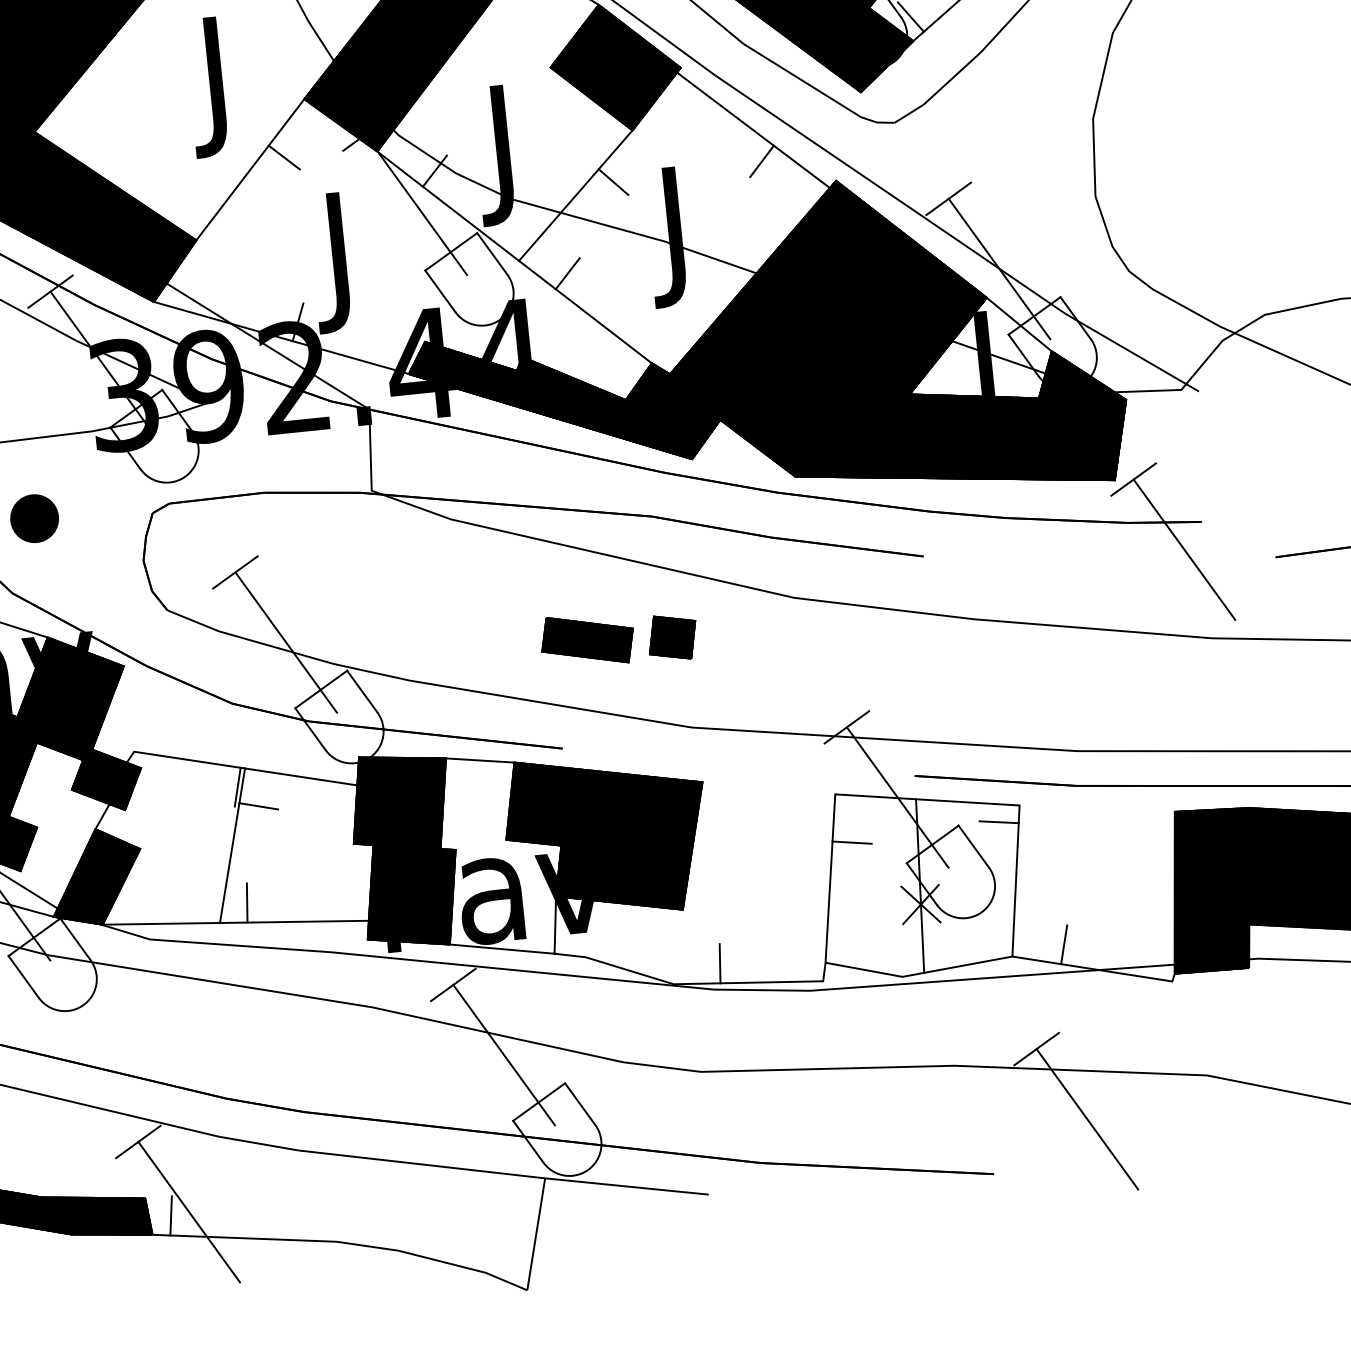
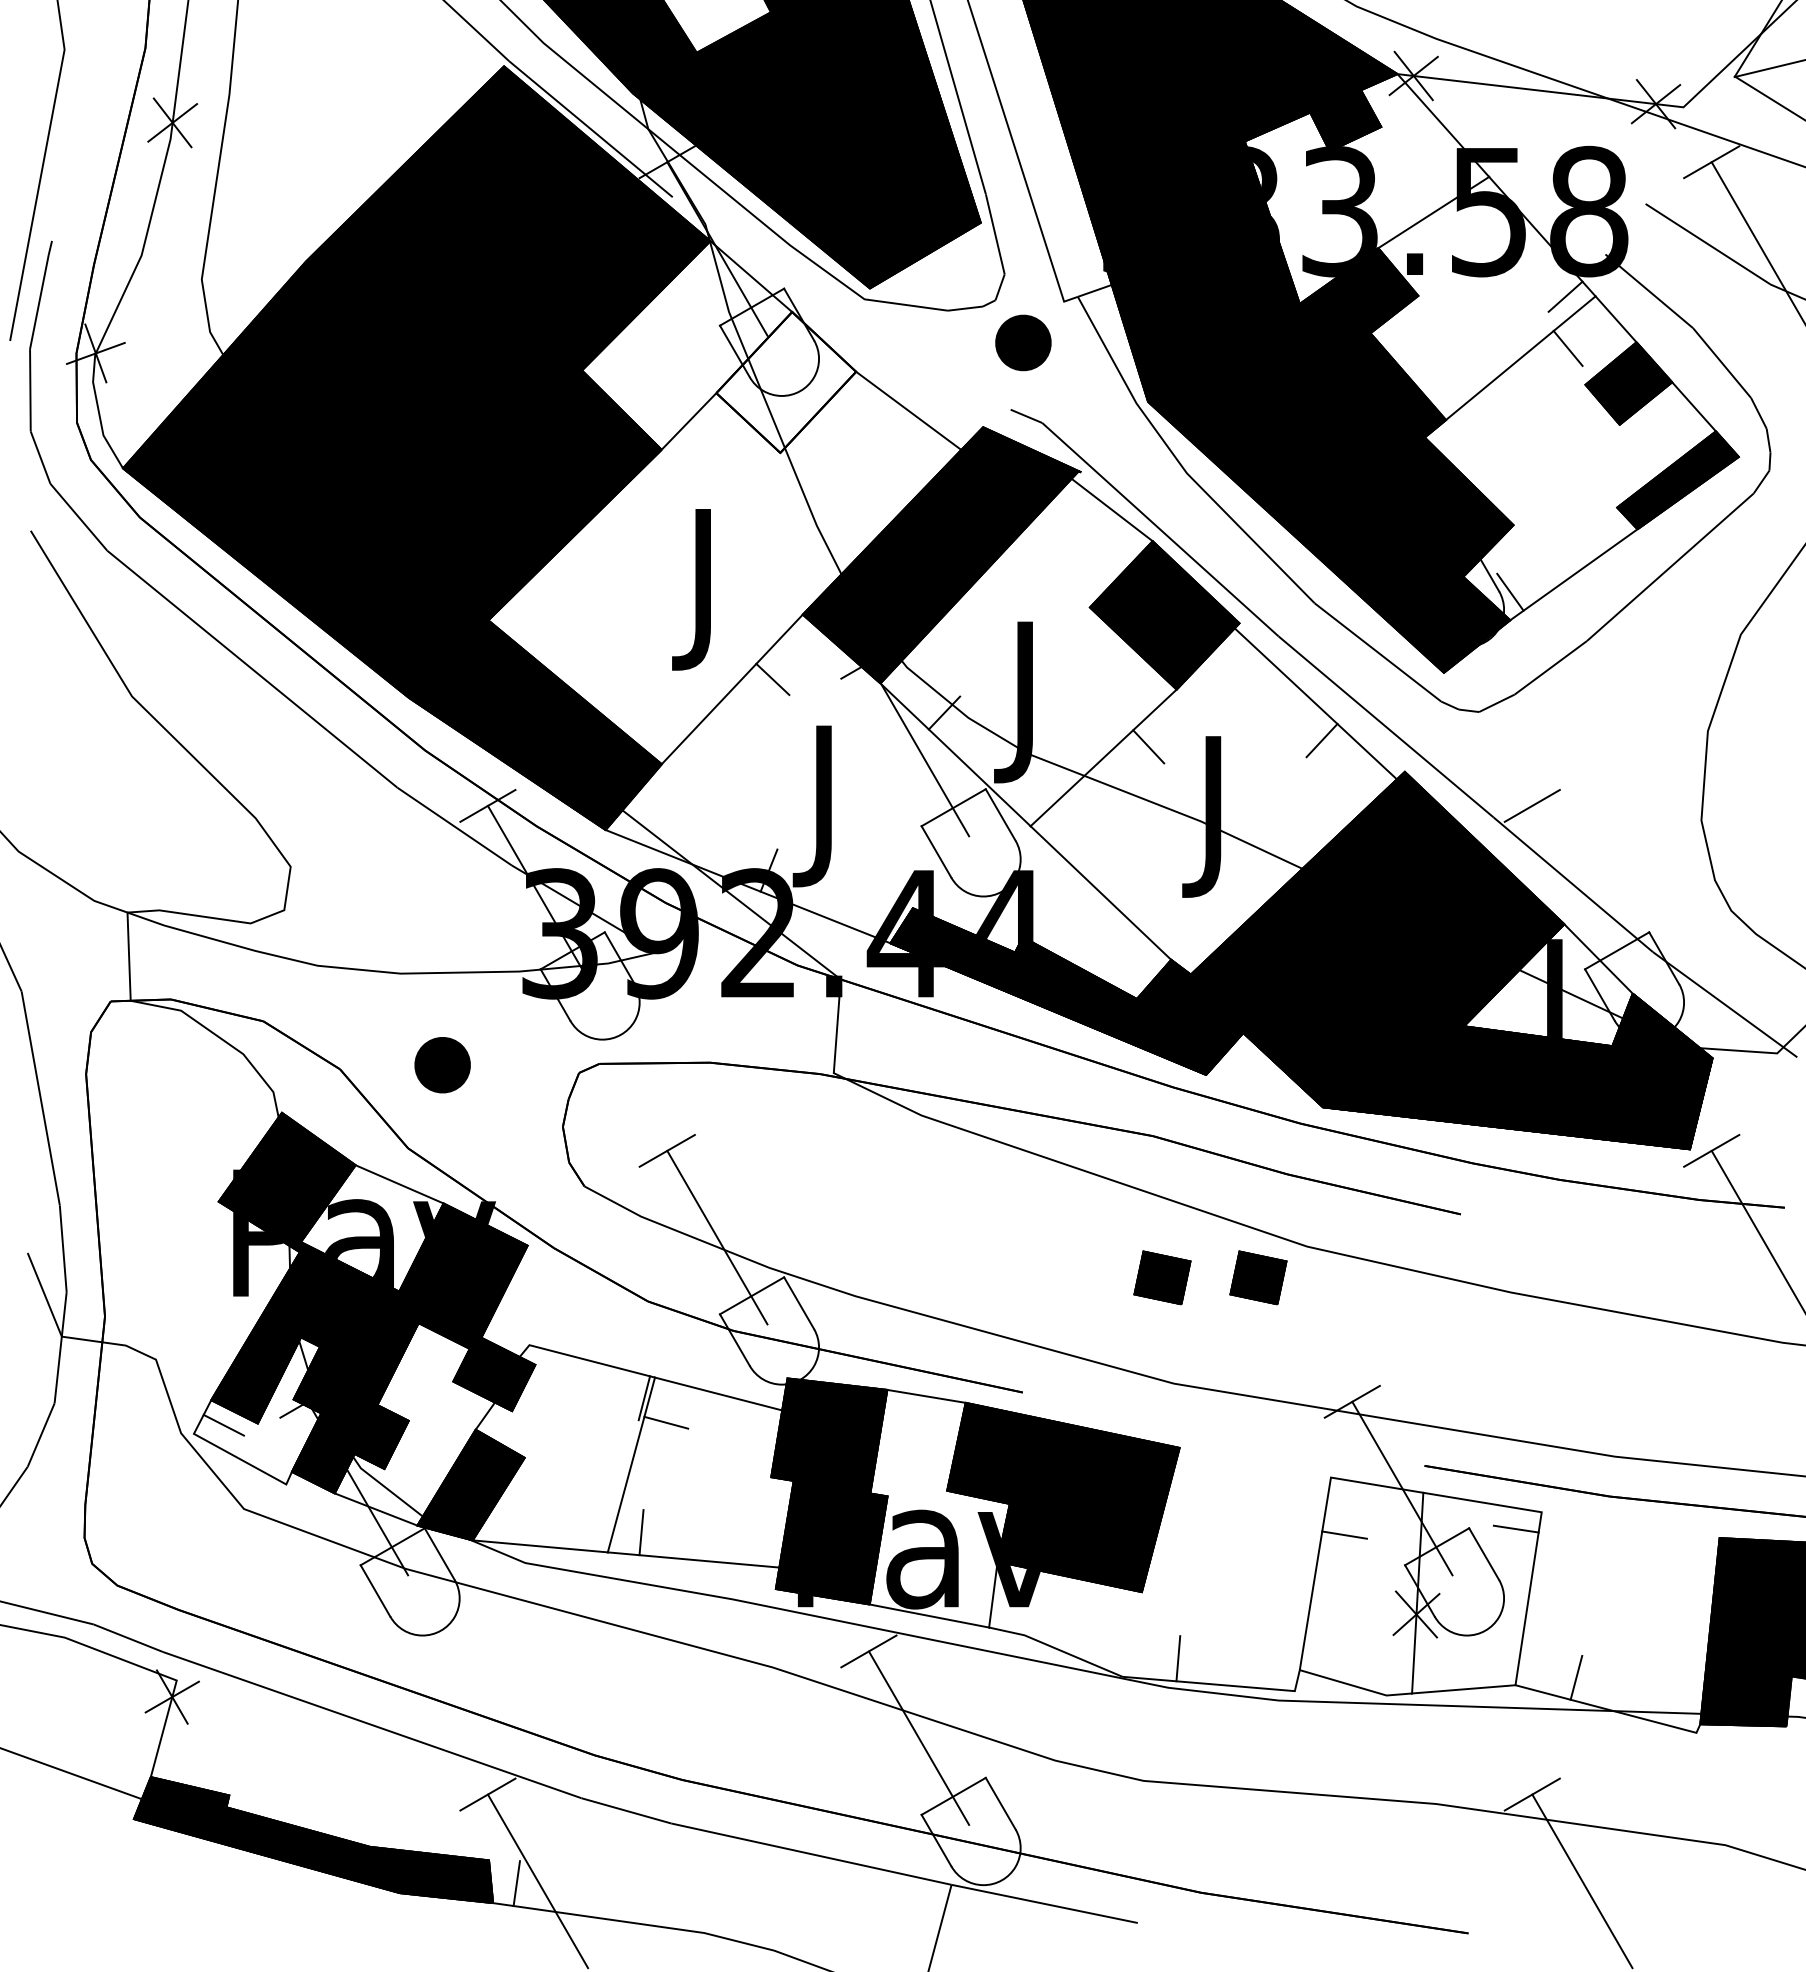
line: (999, 268) -> (1582, 892), removed
line: (567, 273) -> (1084, 846), removed
part: (755, 628) -> (1258, 1277), added
part: (586, 640) -> (1063, 1270), removed

